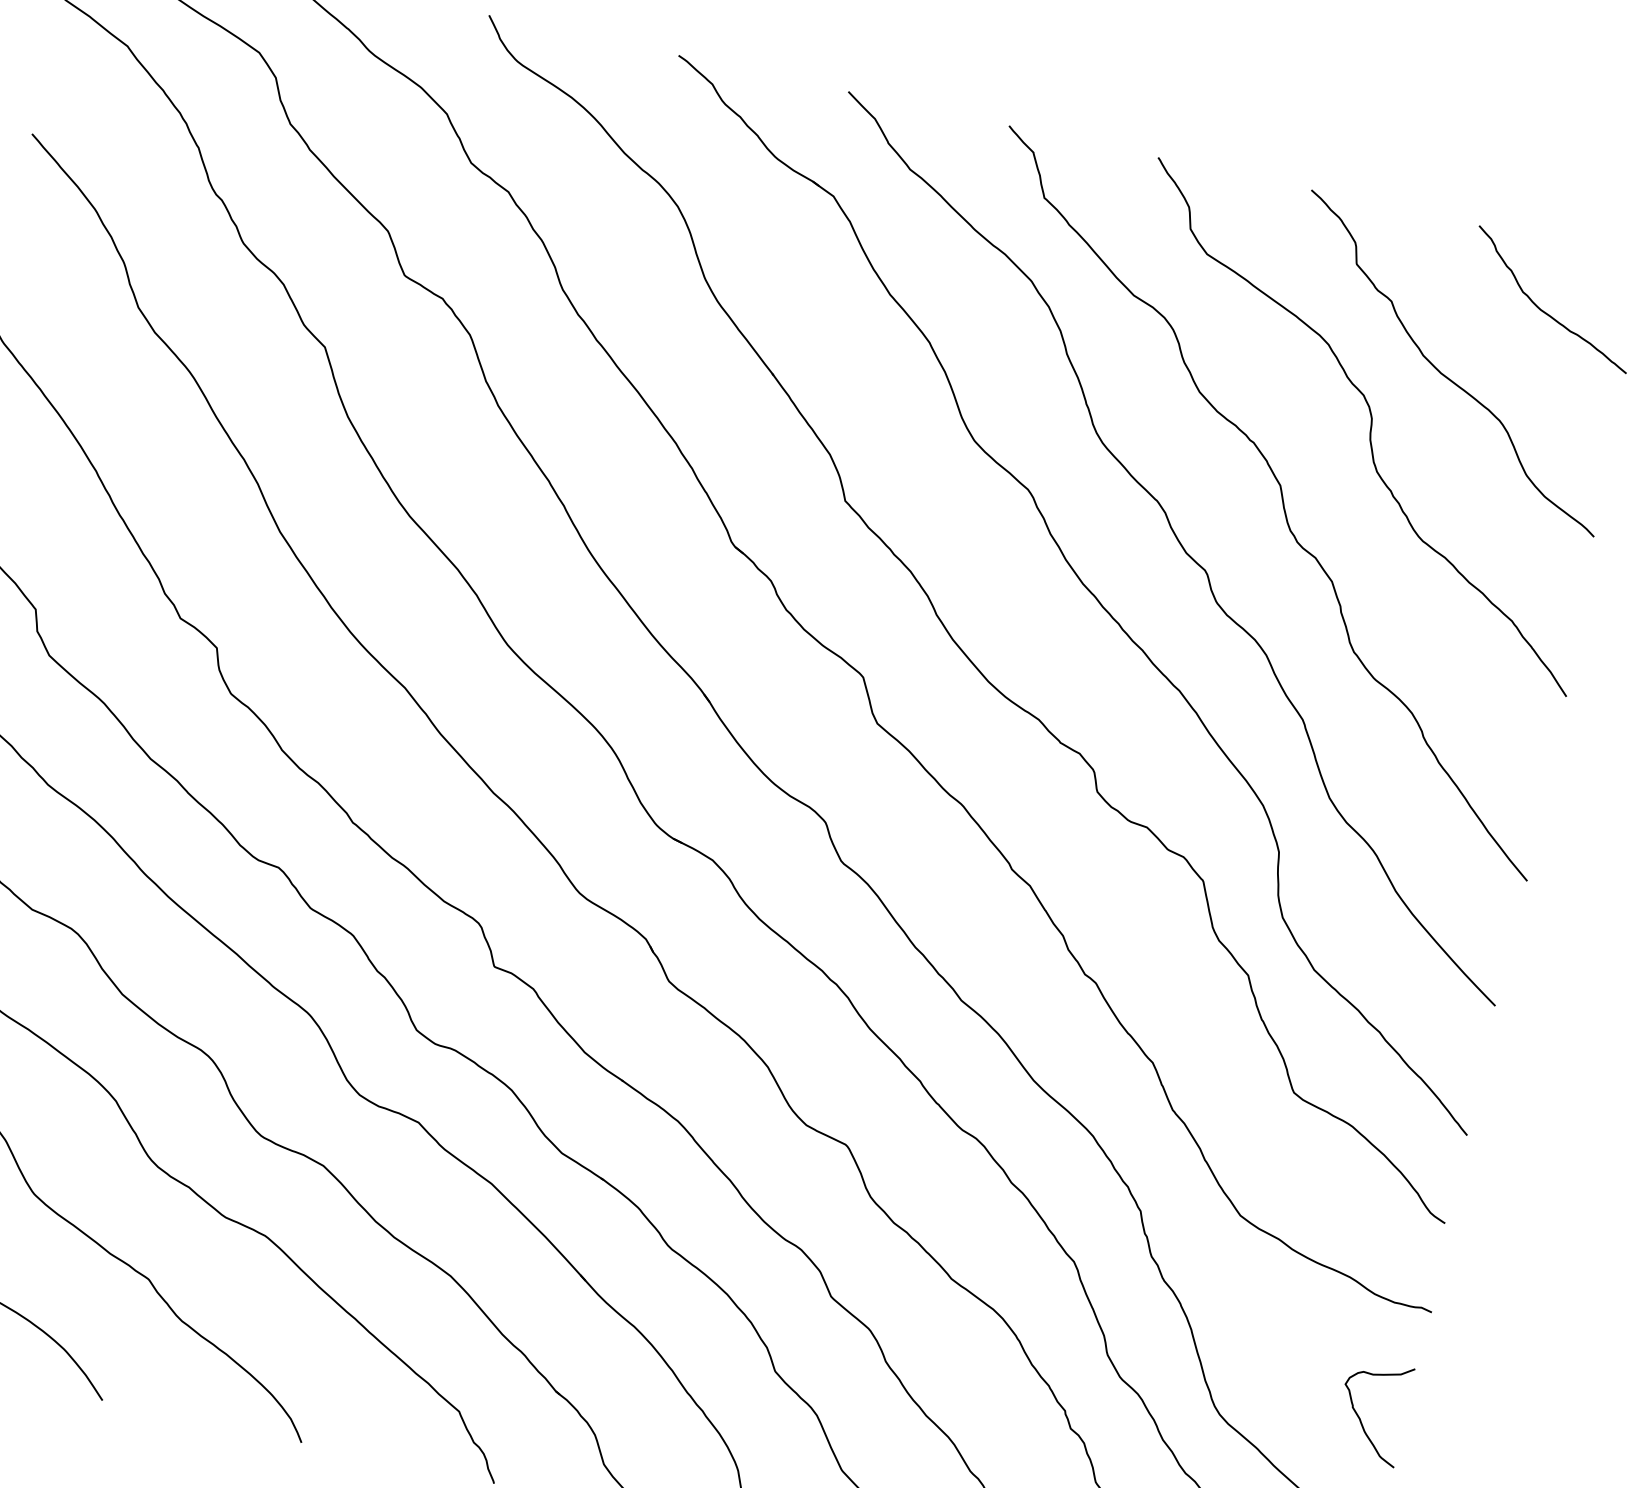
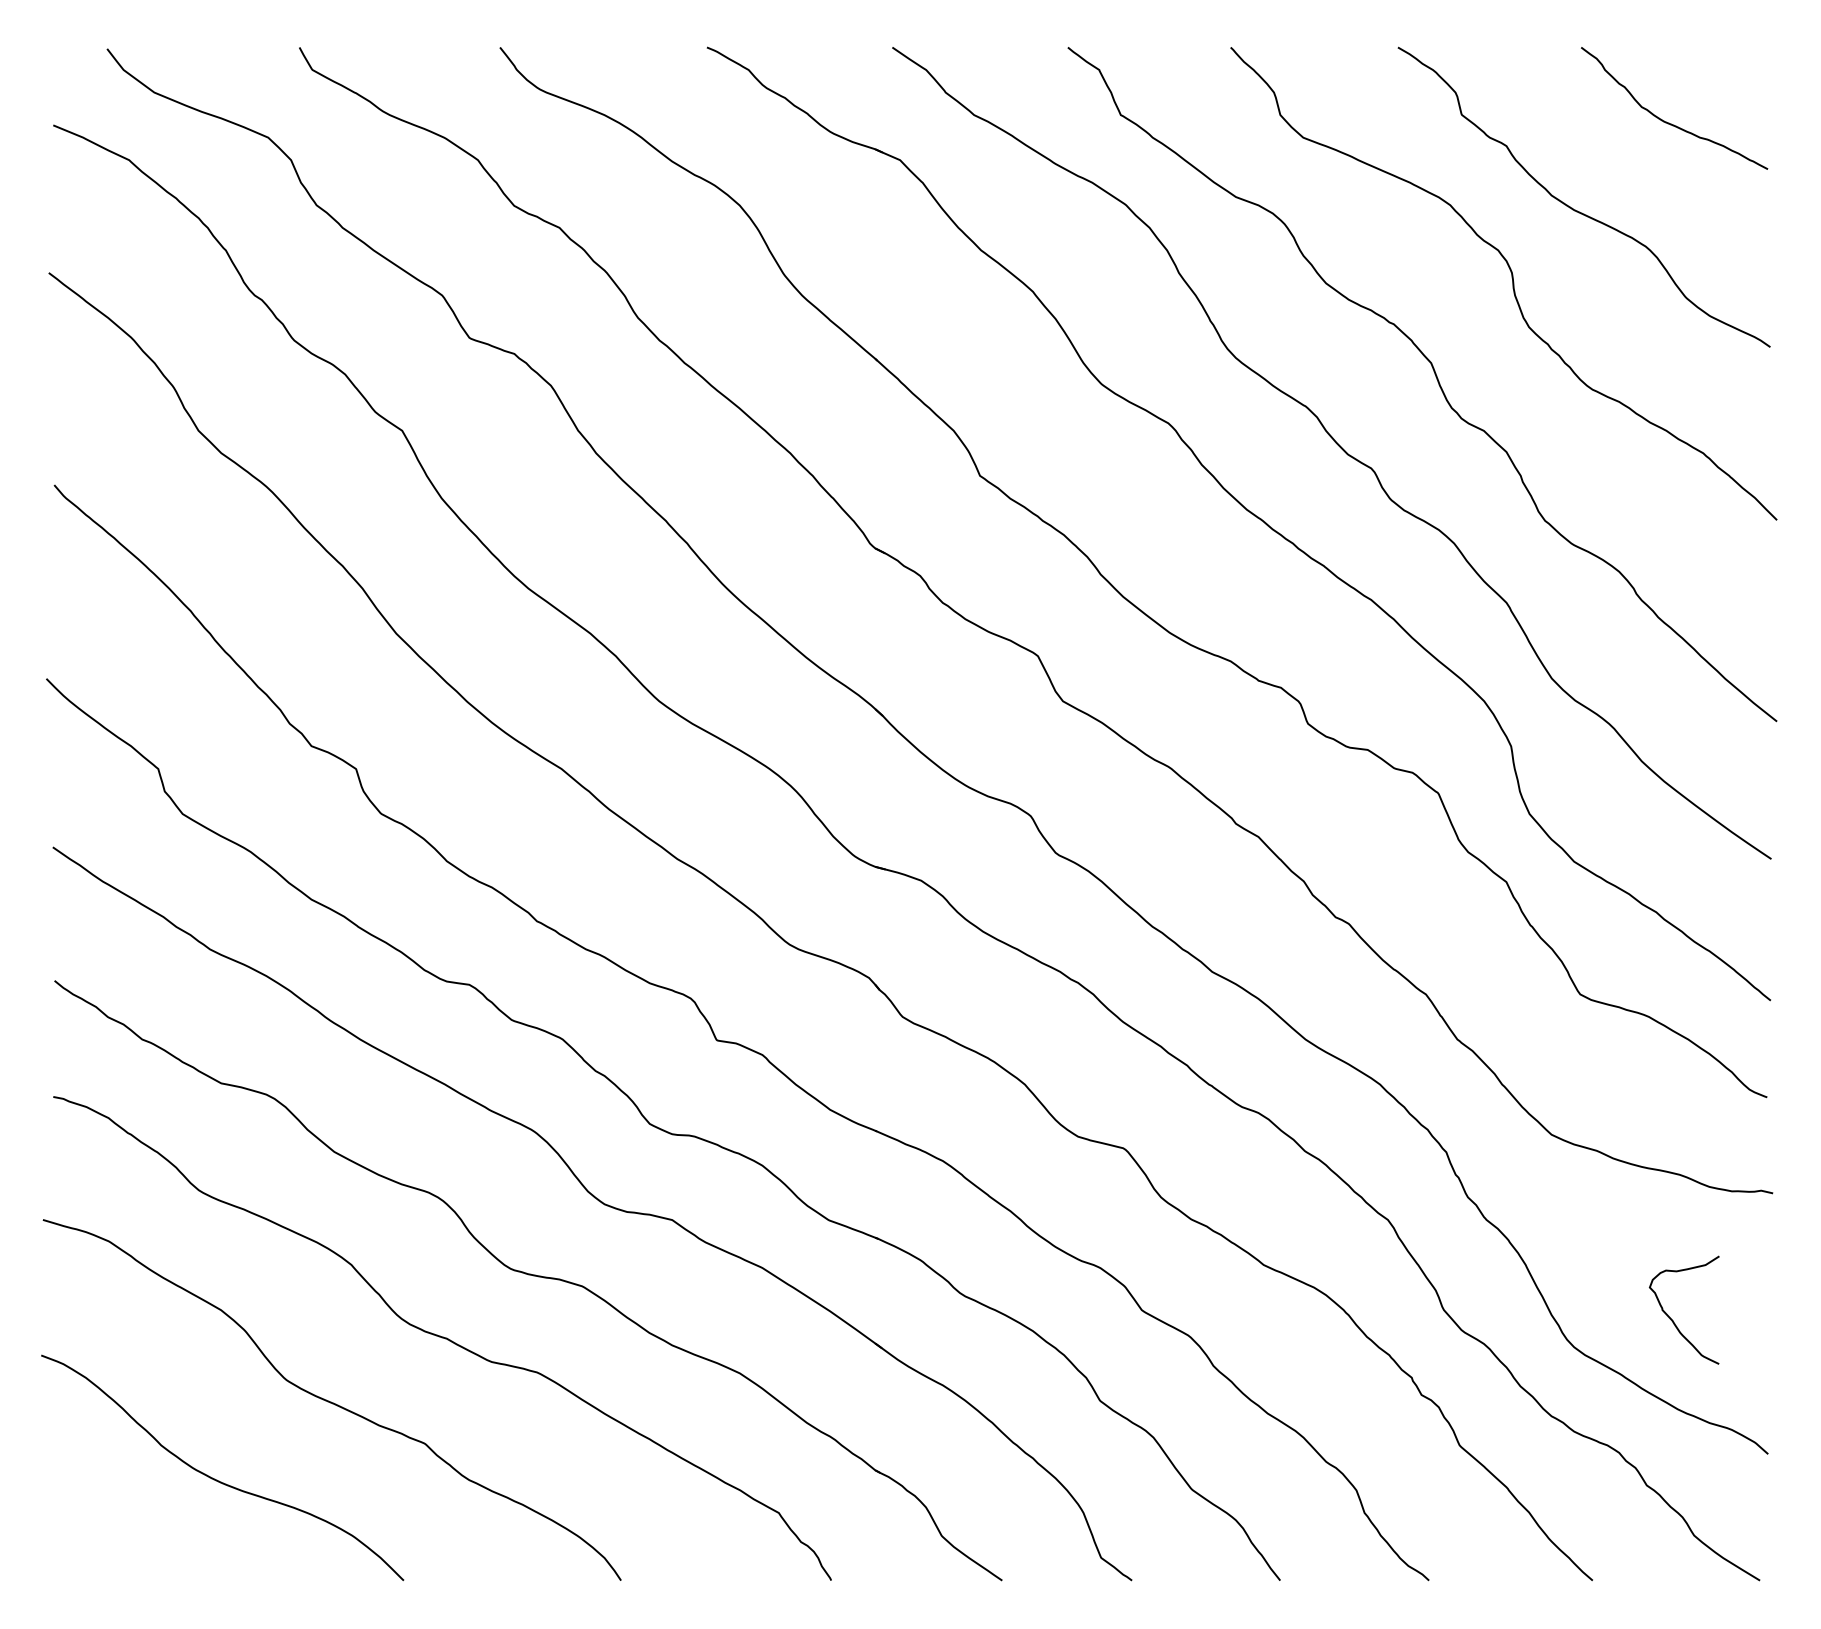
curve: (1360, 1417) -> (1672, 1319), moved

